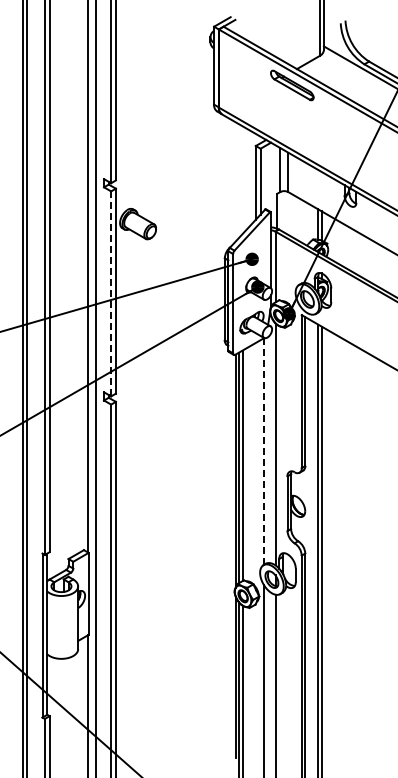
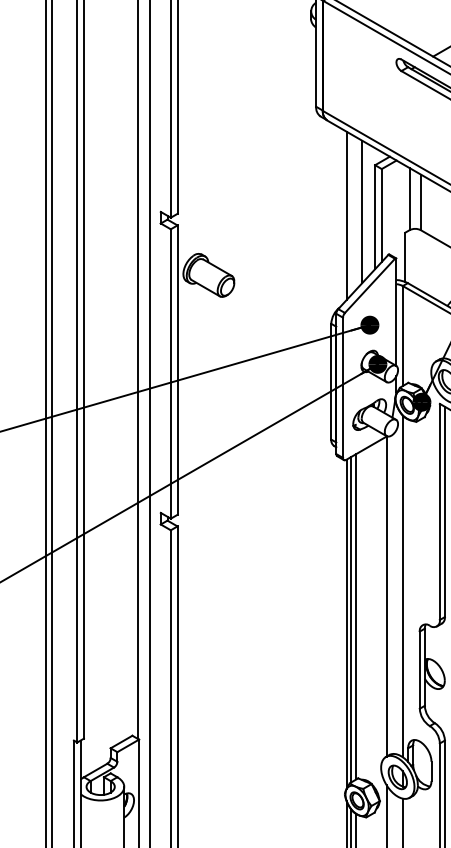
line: (246, 178) -> (361, 211), added
line: (235, 181) -> (346, 215), added
line: (111, 293) -> (171, 373), dashed -> solid
line: (264, 452) -> (387, 597), dashed -> solid

